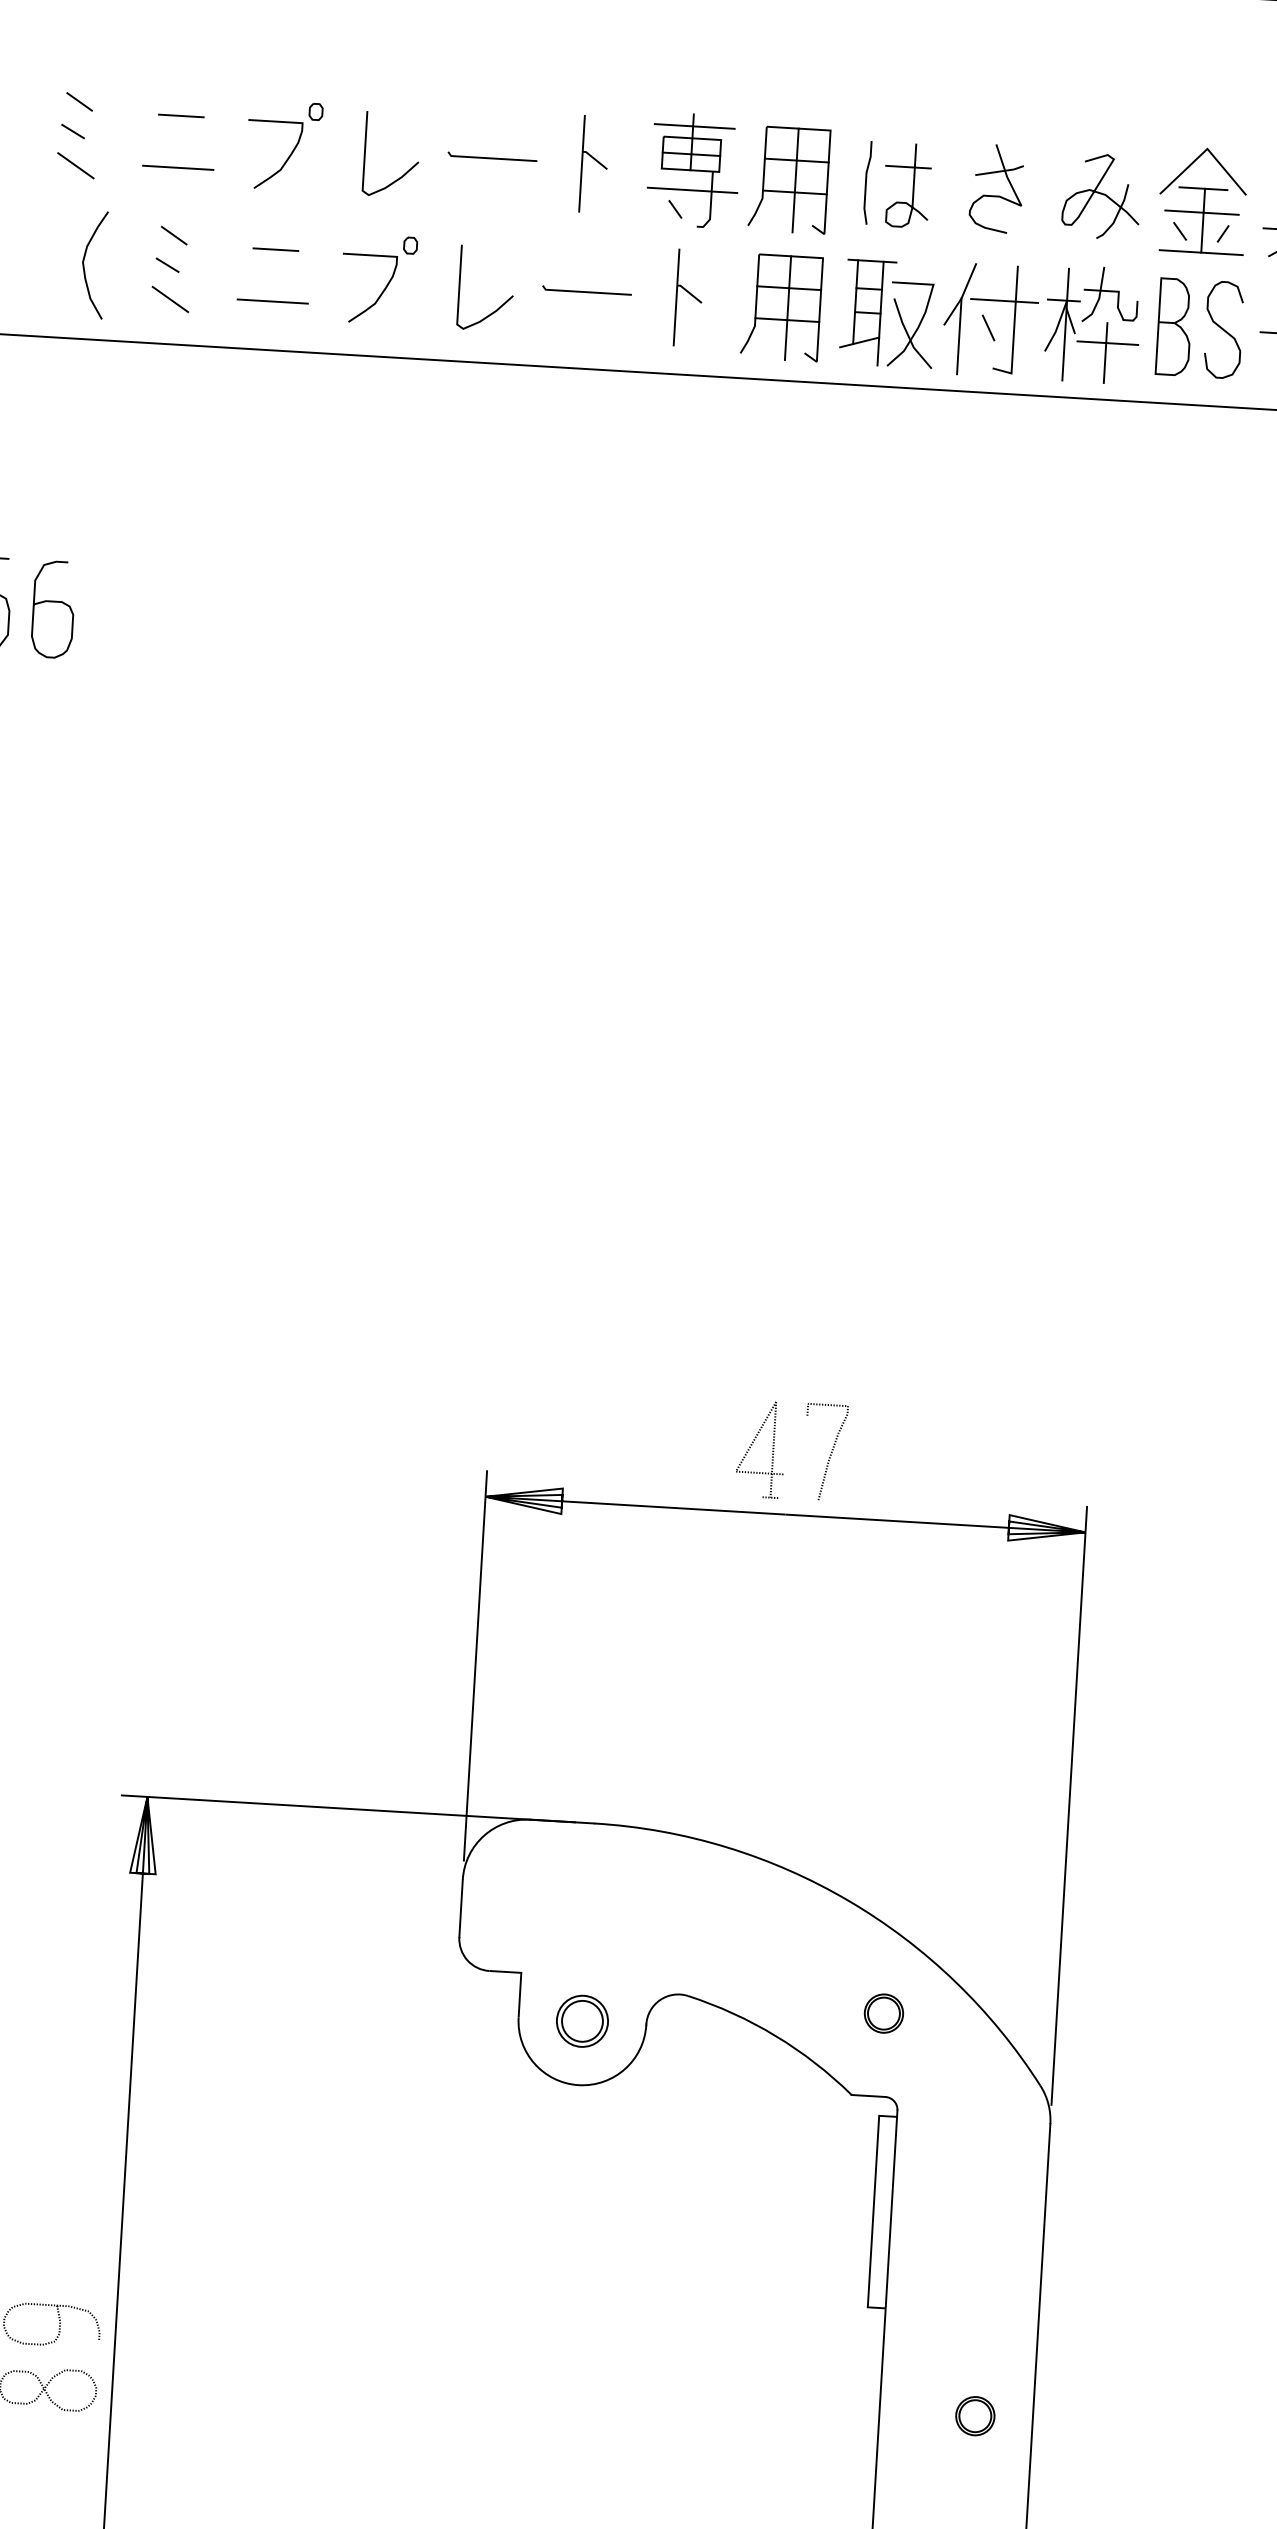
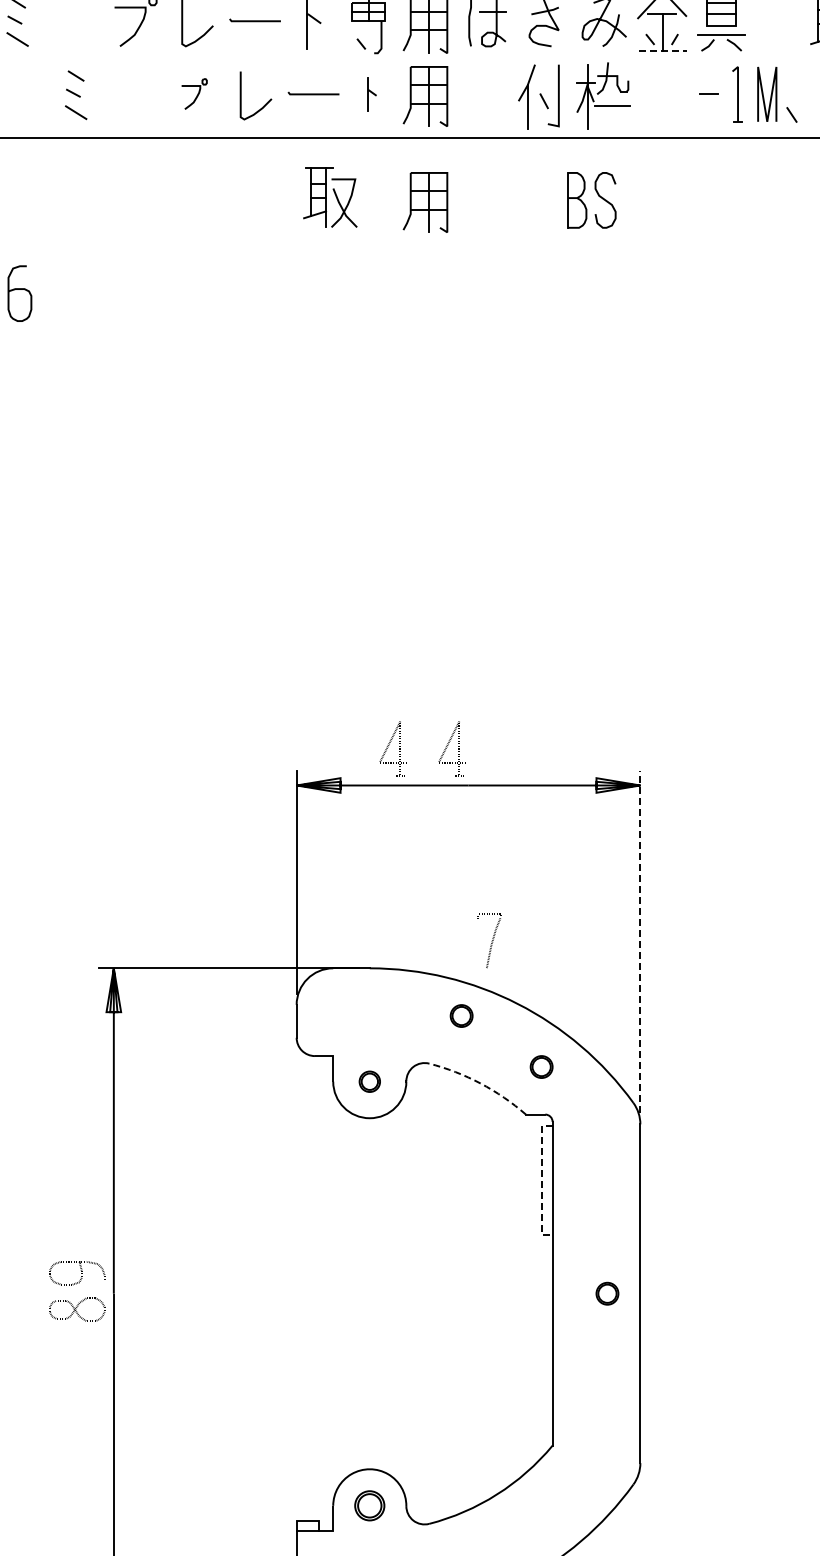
line: (180, 115) -> (75, 7), removed
line: (178, 168) -> (76, 37), removed
line: (692, 190) -> (370, 32), removed
line: (1202, 213) -> (662, 28), removed
line: (275, 249) -> (134, 80), removed
line: (1202, 251) -> (663, 50), solid -> dashed
curve: (85, 264) -> (26, 95), removed
part: (378, 278) -> (194, 93), size x0.6
part: (687, 298) -> (371, 94), size x0.6
line: (272, 301) -> (134, 110), removed
line: (1004, 301) -> (552, 85), removed
part: (888, 313) -> (330, 197), moved
part: (1188, 335) -> (585, 204), moved
line: (1104, 352) -> (611, 111), removed
part: (770, 492) -> (425, 202), added
part: (656, 1442) -> (392, 748), added
curve: (829, 1454) -> (491, 941), moved
line: (1069, 1804) -> (640, 941), solid -> dashed
part: (749, 1915) -> (461, 1015), added
part: (581, 2021) -> (369, 1081), size x0.7
arc: (775, 2036) -> (480, 1083), solid -> dashed
line: (873, 2211) -> (542, 1180), solid -> dashed

